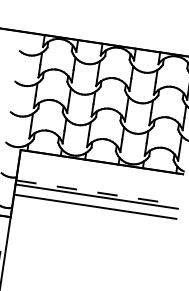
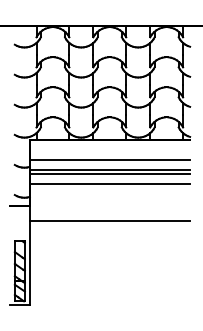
line: (98, 181) -> (109, 159), added
line: (97, 192) -> (109, 169), dashed -> solid
line: (89, 244) -> (109, 221), added

